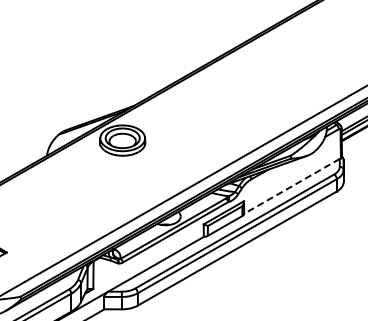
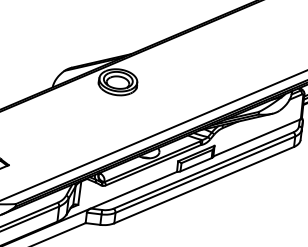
line: (291, 186) -> (256, 138), dashed -> solid

